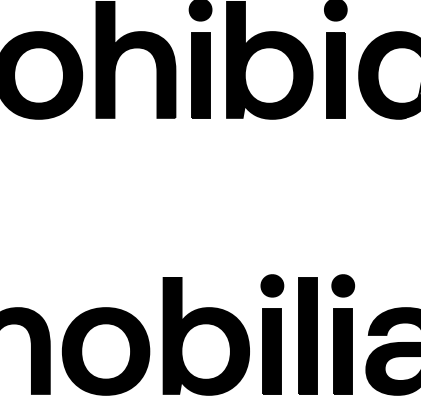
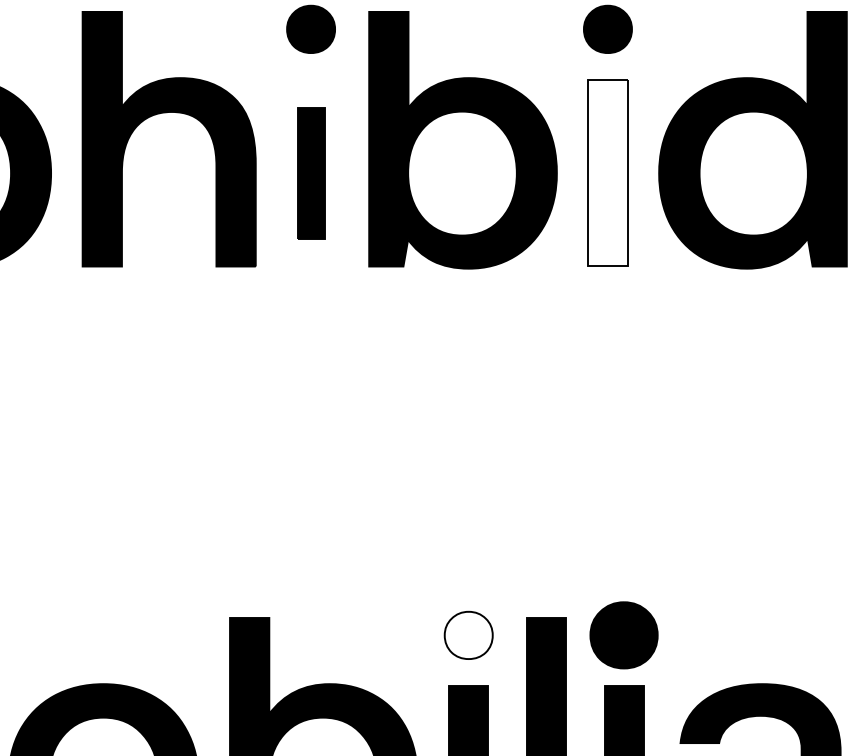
part: (200, 75) -> (310, 173), size x0.7
fill: (335, 75) -> (607, 173), removed
fill: (272, 285) -> (468, 634), removed
part: (343, 285) -> (624, 634), size x1.4

